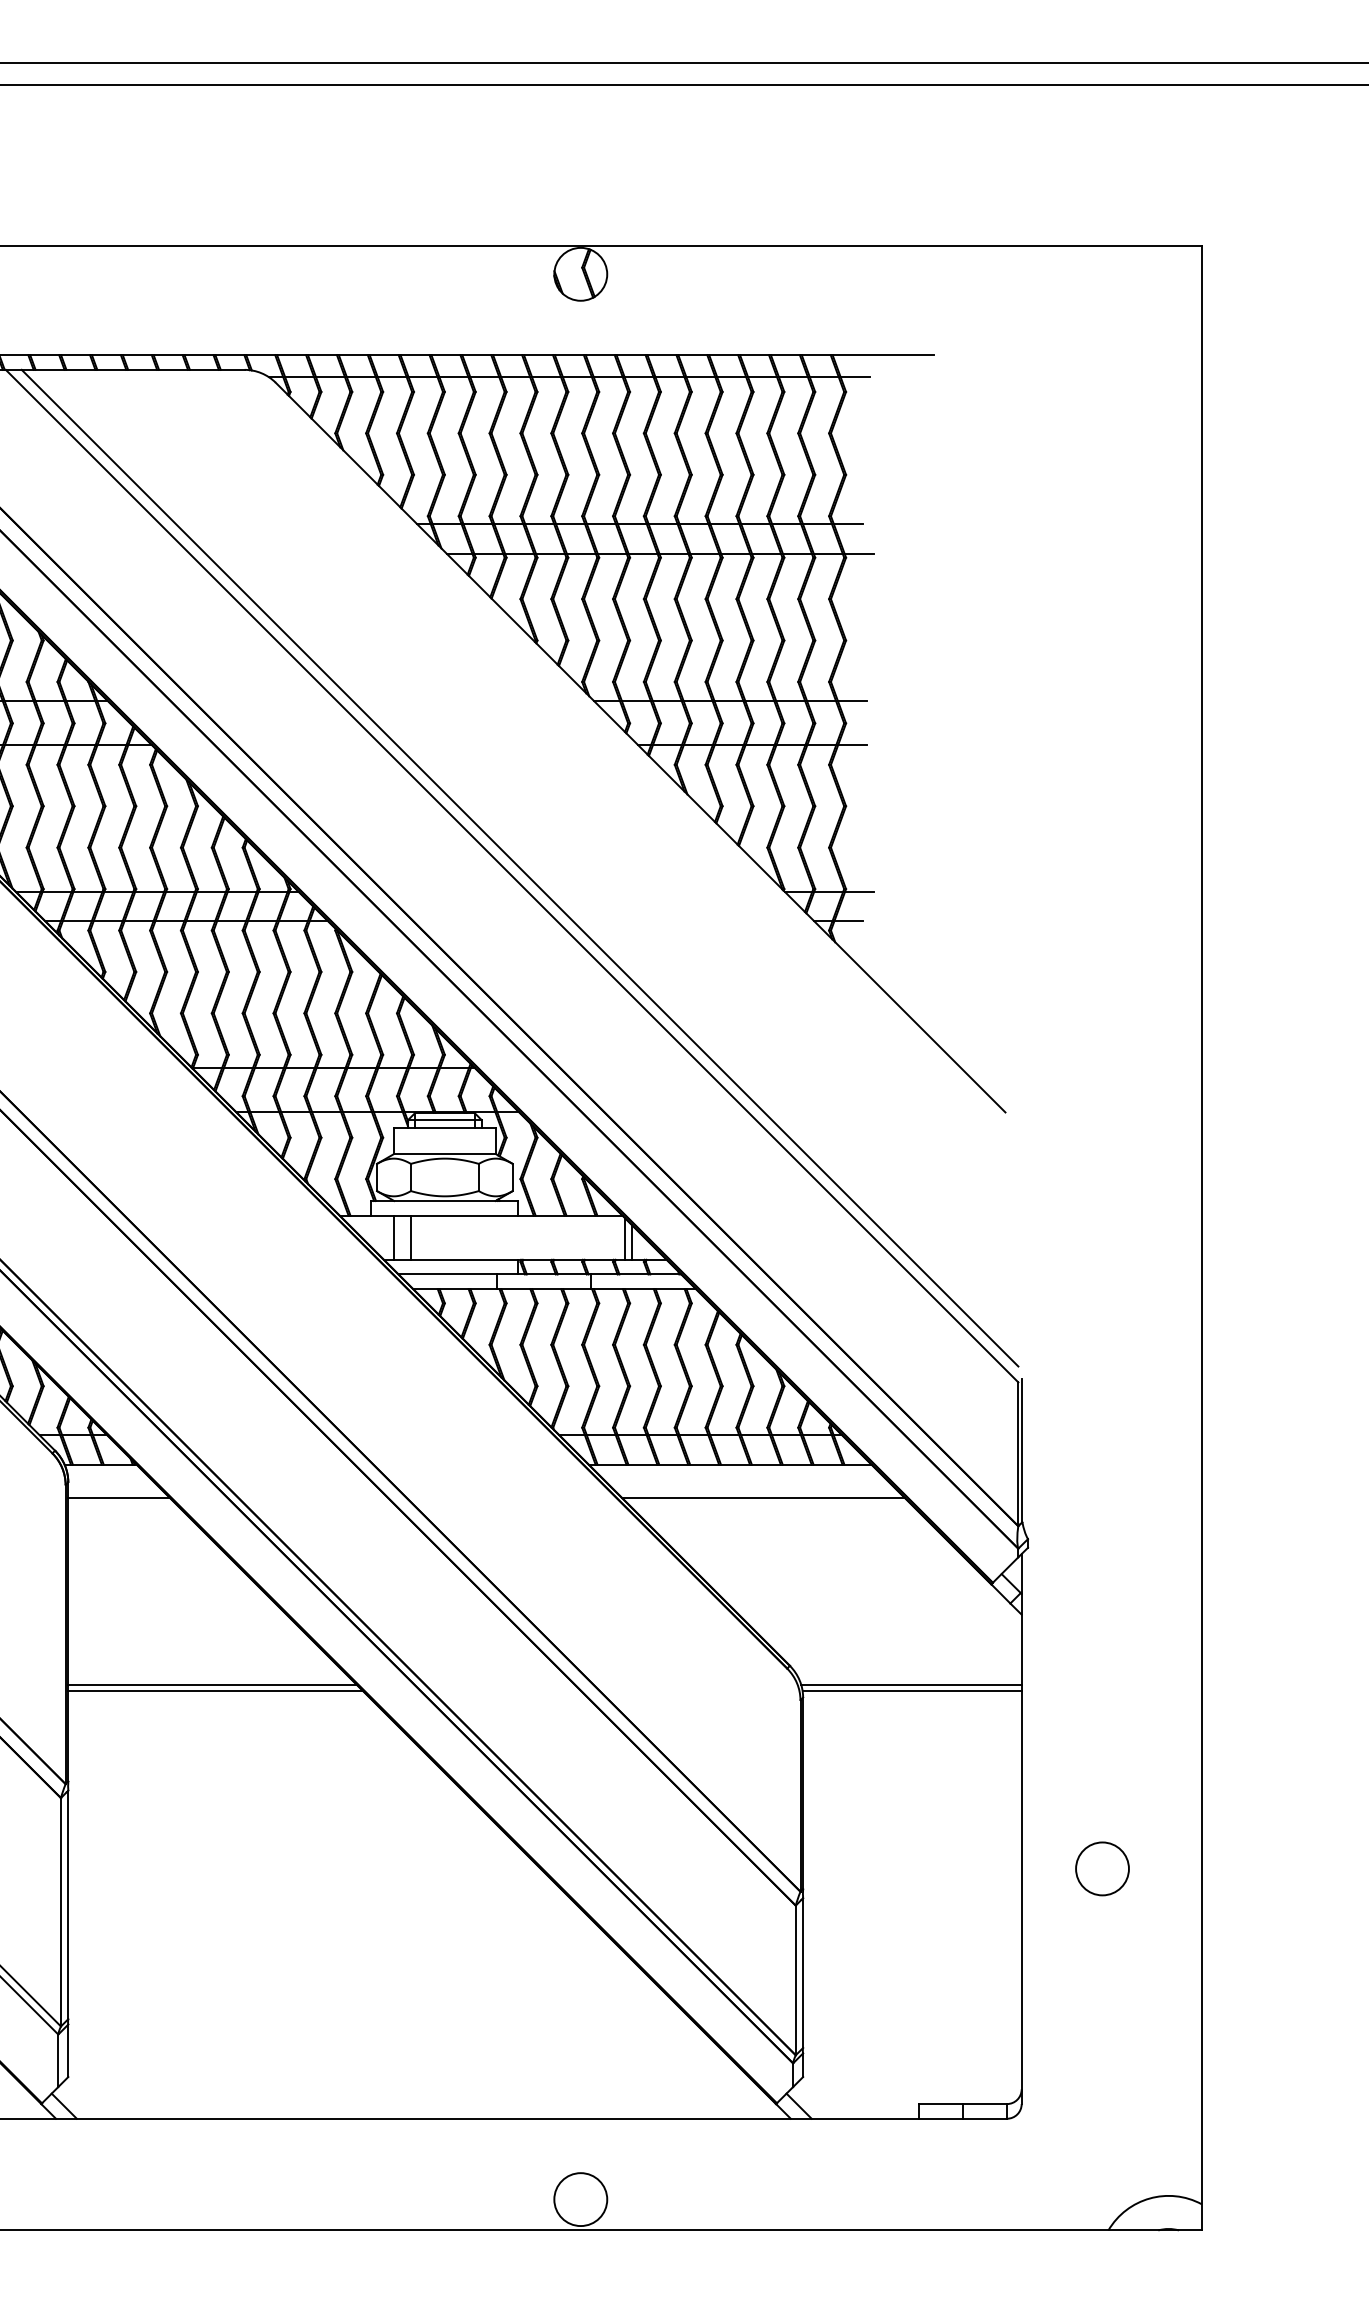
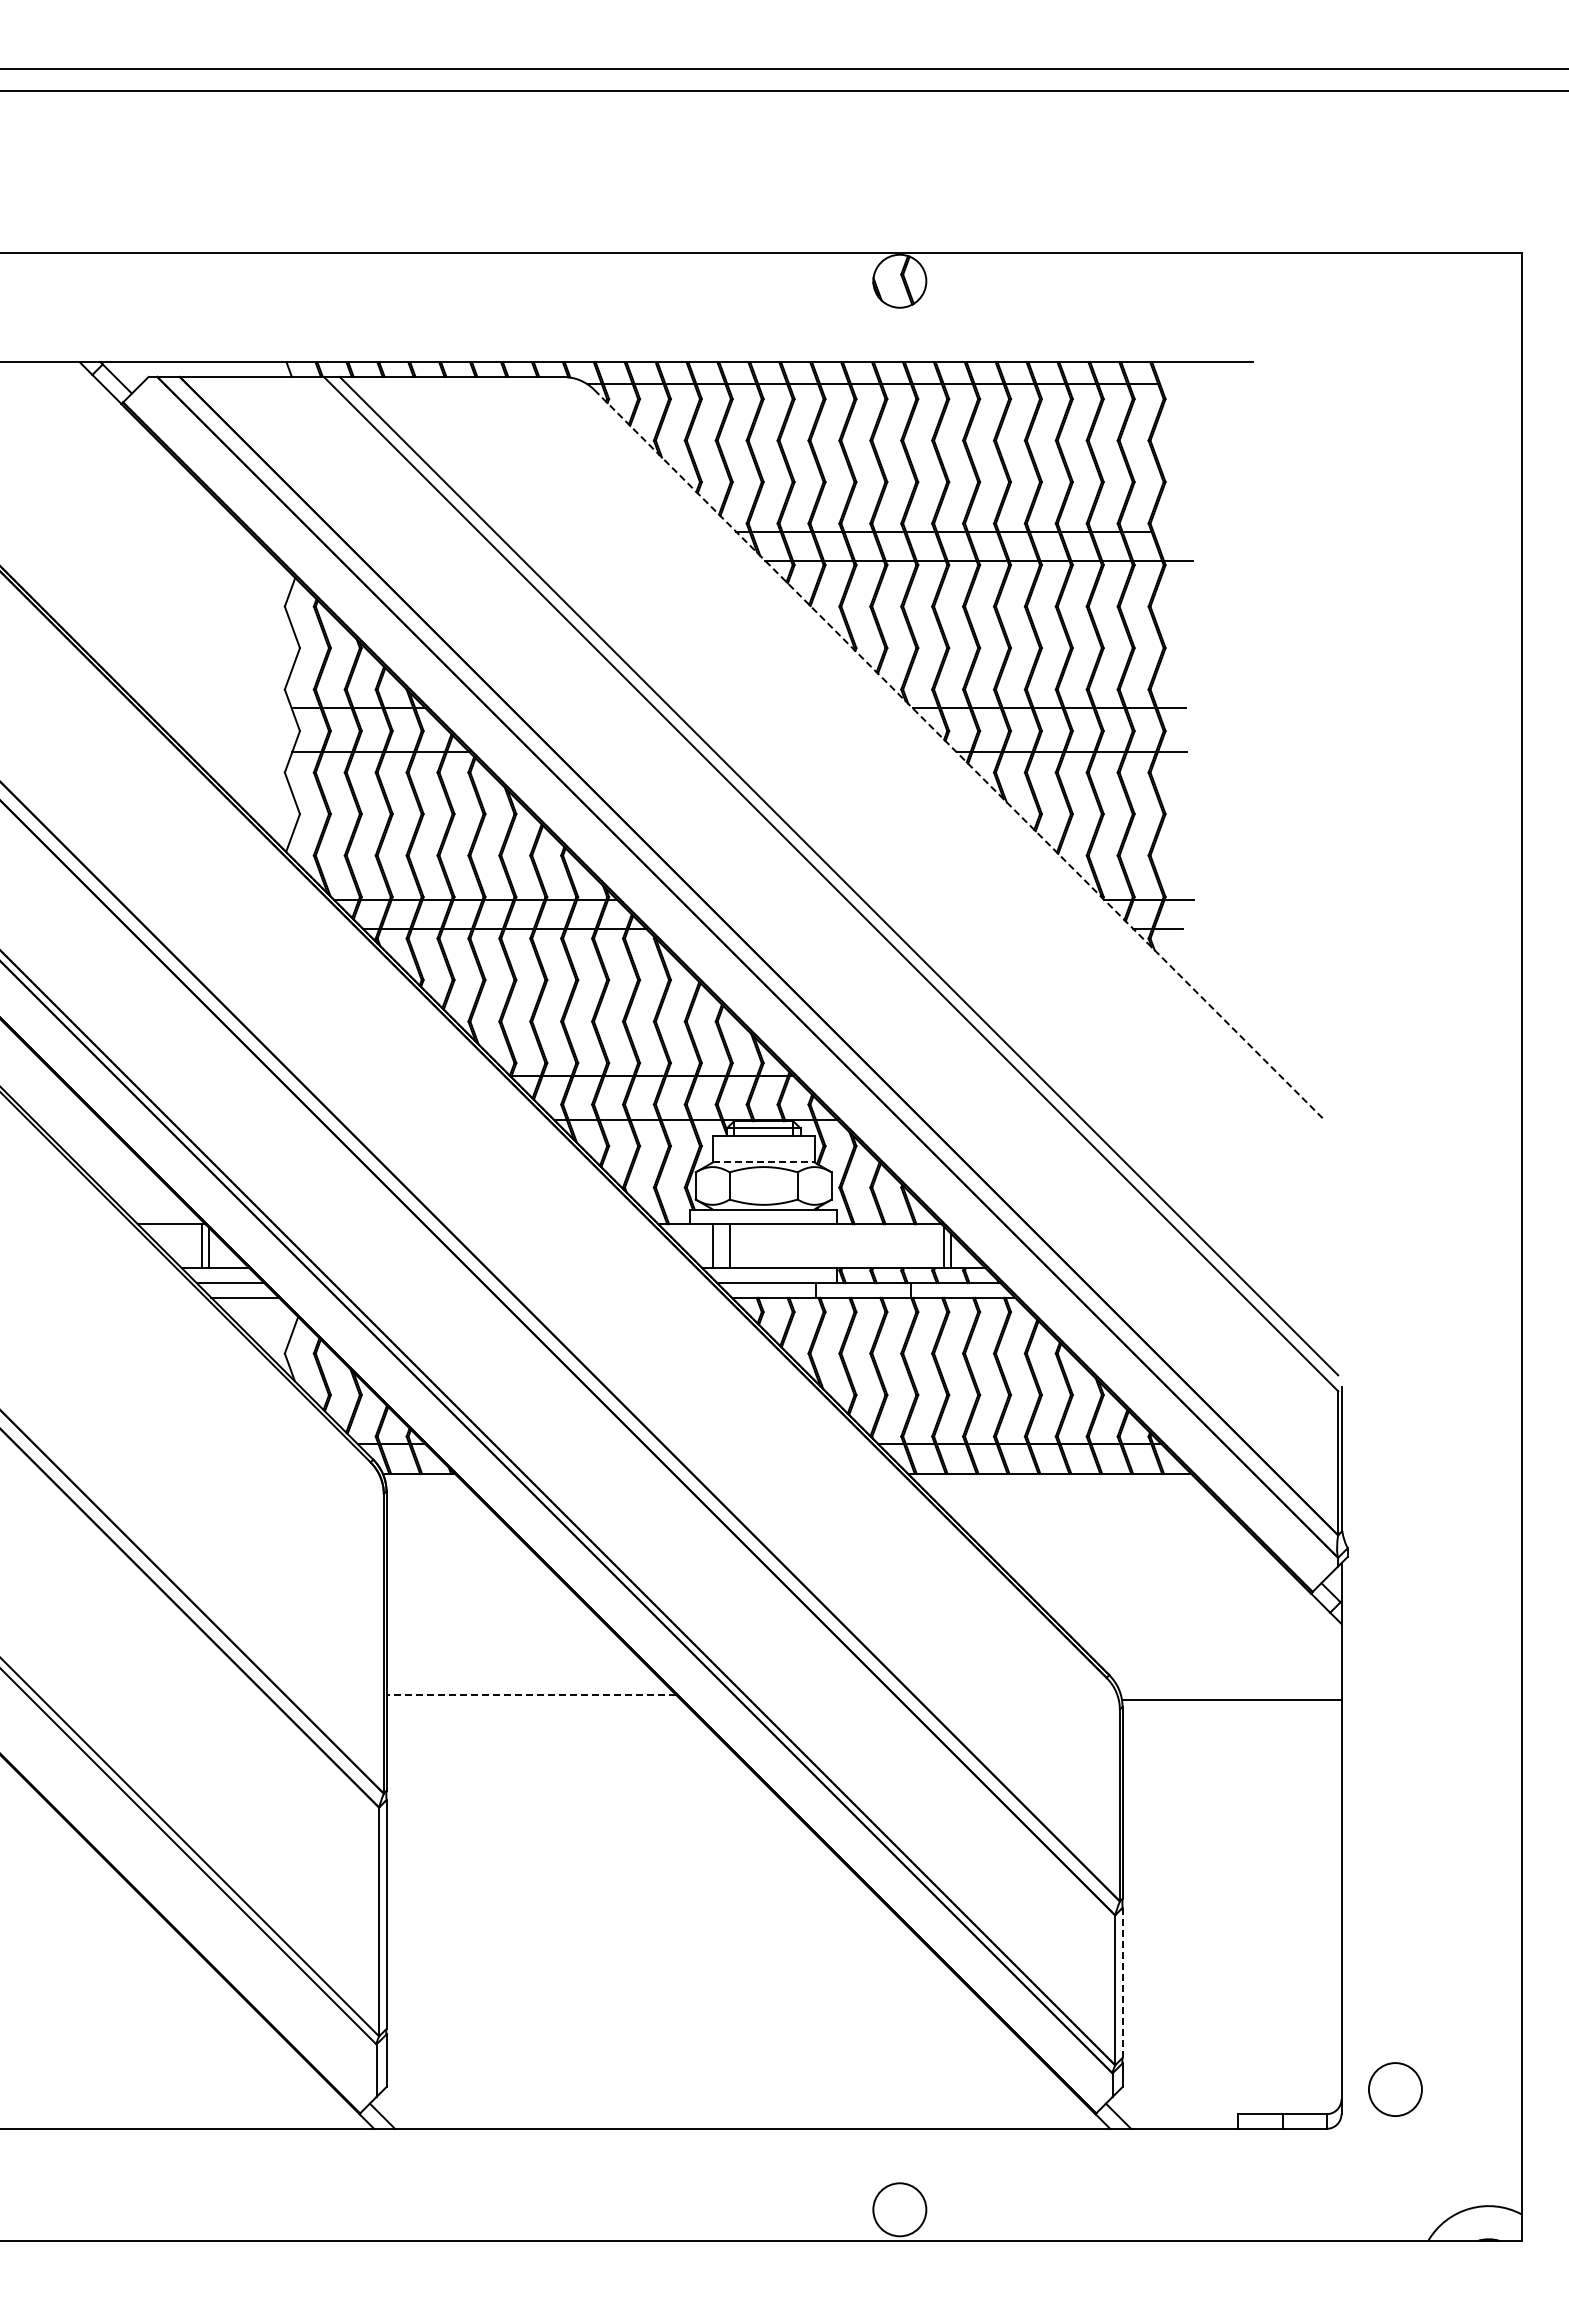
line: (854, 377) -> (1174, 384), removed
line: (847, 524) -> (1167, 531), removed
line: (640, 747) -> (959, 755), solid -> dashed
line: (444, 1154) -> (763, 1162), solid -> dashed
line: (119, 1497) -> (437, 1506), removed
line: (763, 1497) -> (1082, 1506), removed
line: (213, 1685) -> (531, 1694), solid -> dashed
line: (910, 1685) -> (1230, 1694), removed
line: (215, 1691) -> (533, 1700), removed
circle: (1102, 1868) -> (1395, 2089), moved
line: (803, 1972) -> (1122, 1982), solid -> dashed

